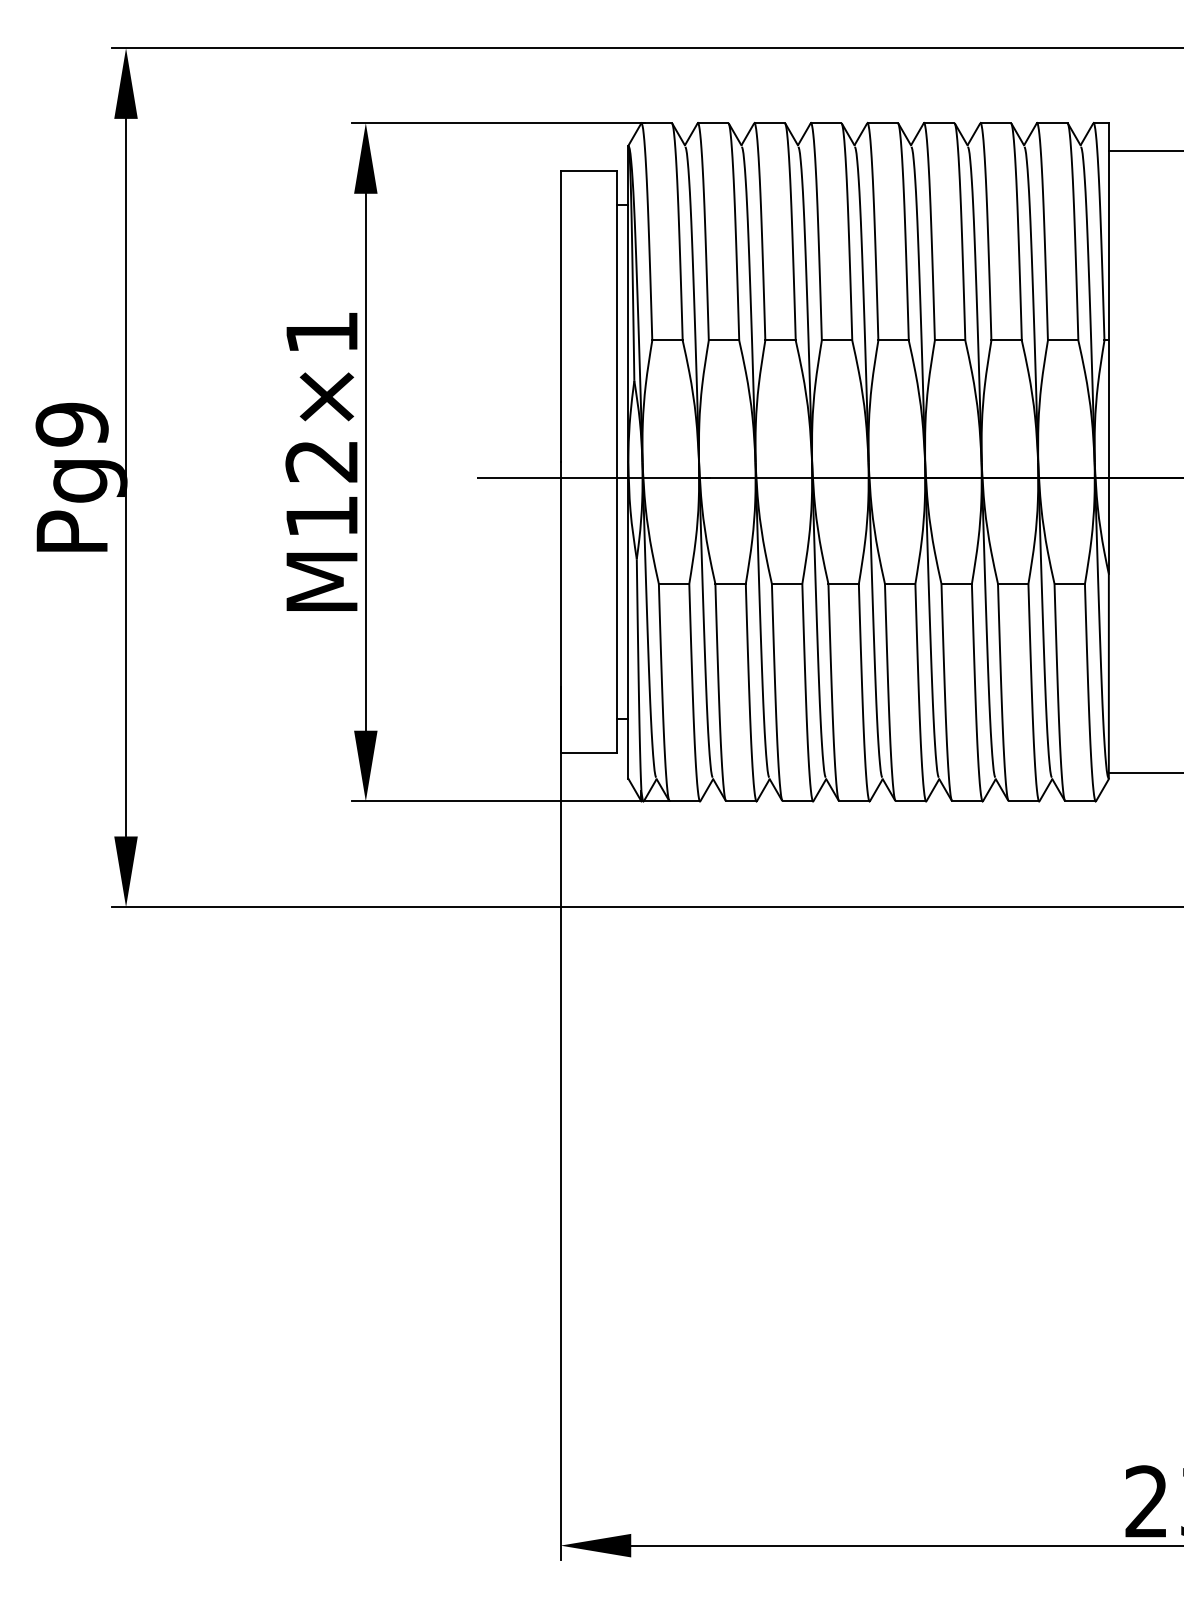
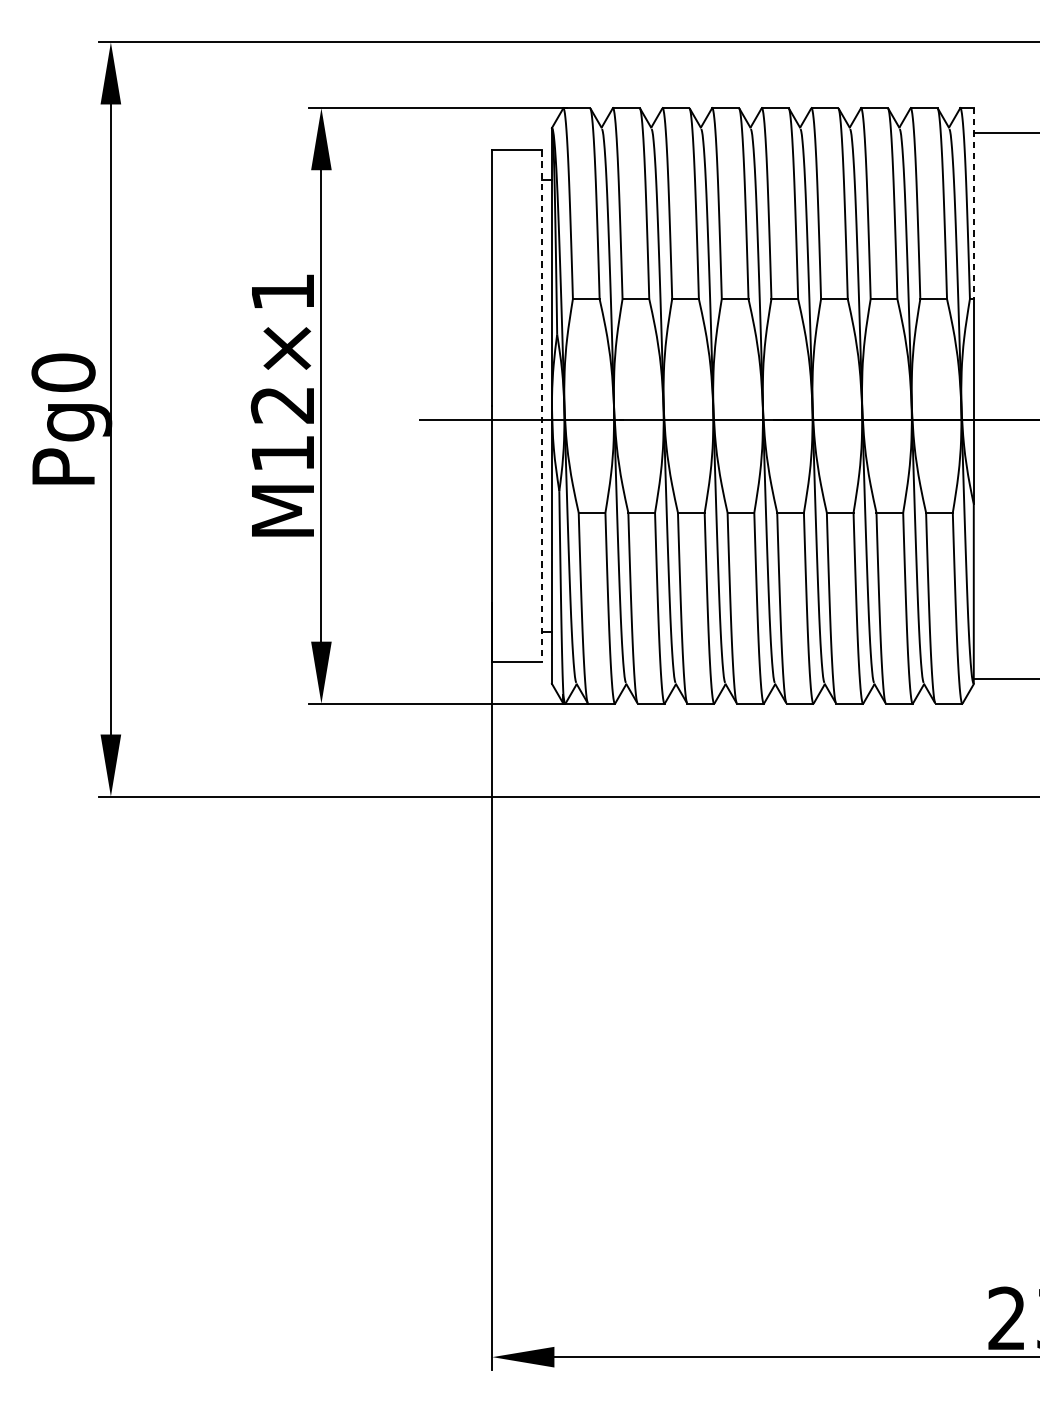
line: (1108, 231) -> (973, 203), solid -> dashed
text: (71, 424) -> (63, 372), Pg9 -> Pg0
line: (617, 462) -> (542, 406), solid -> dashed

